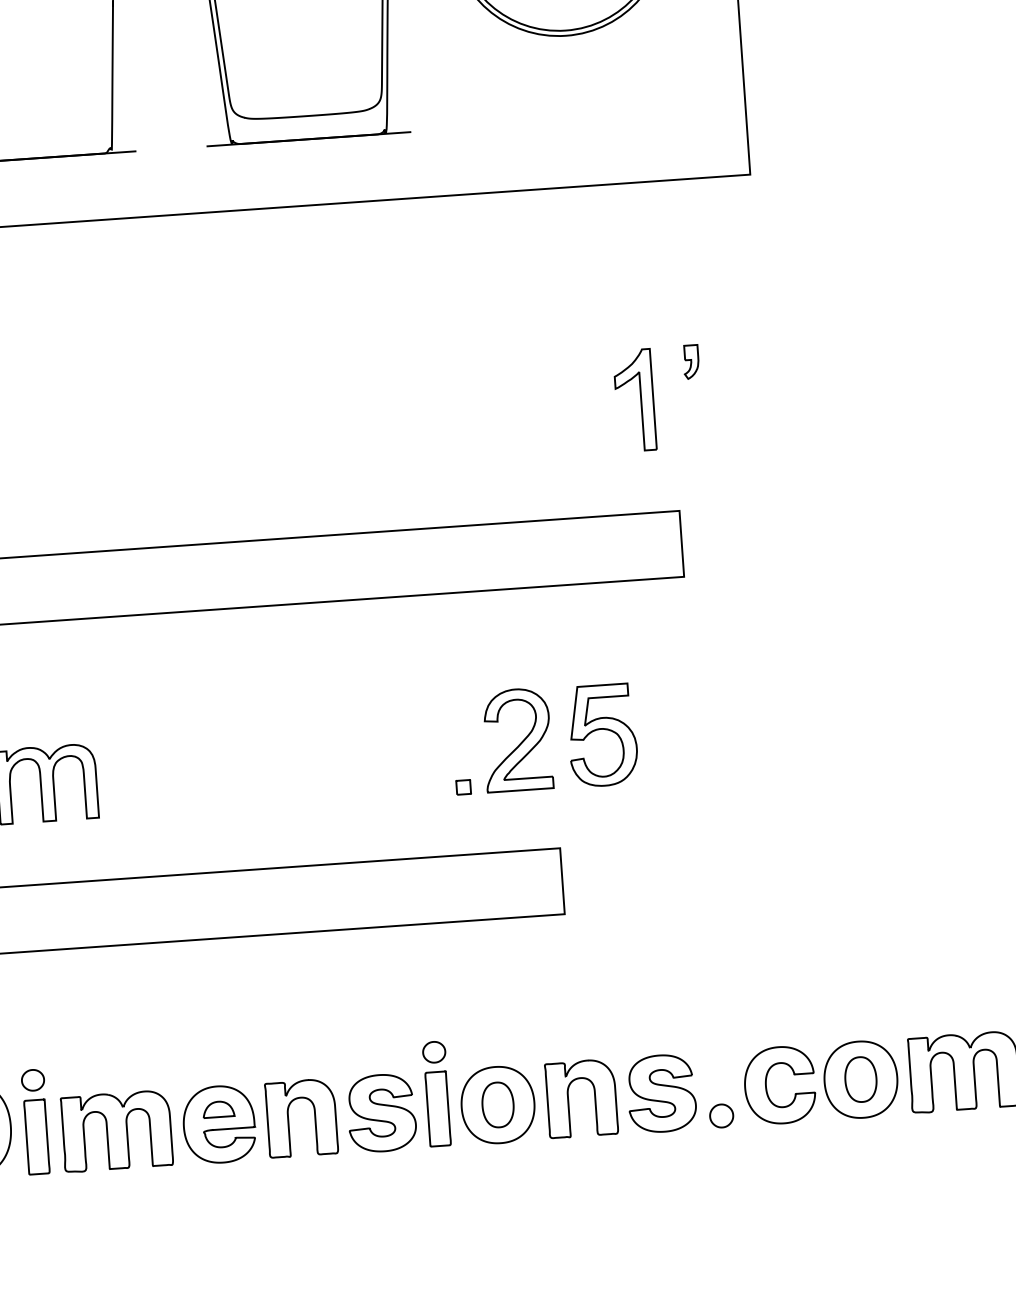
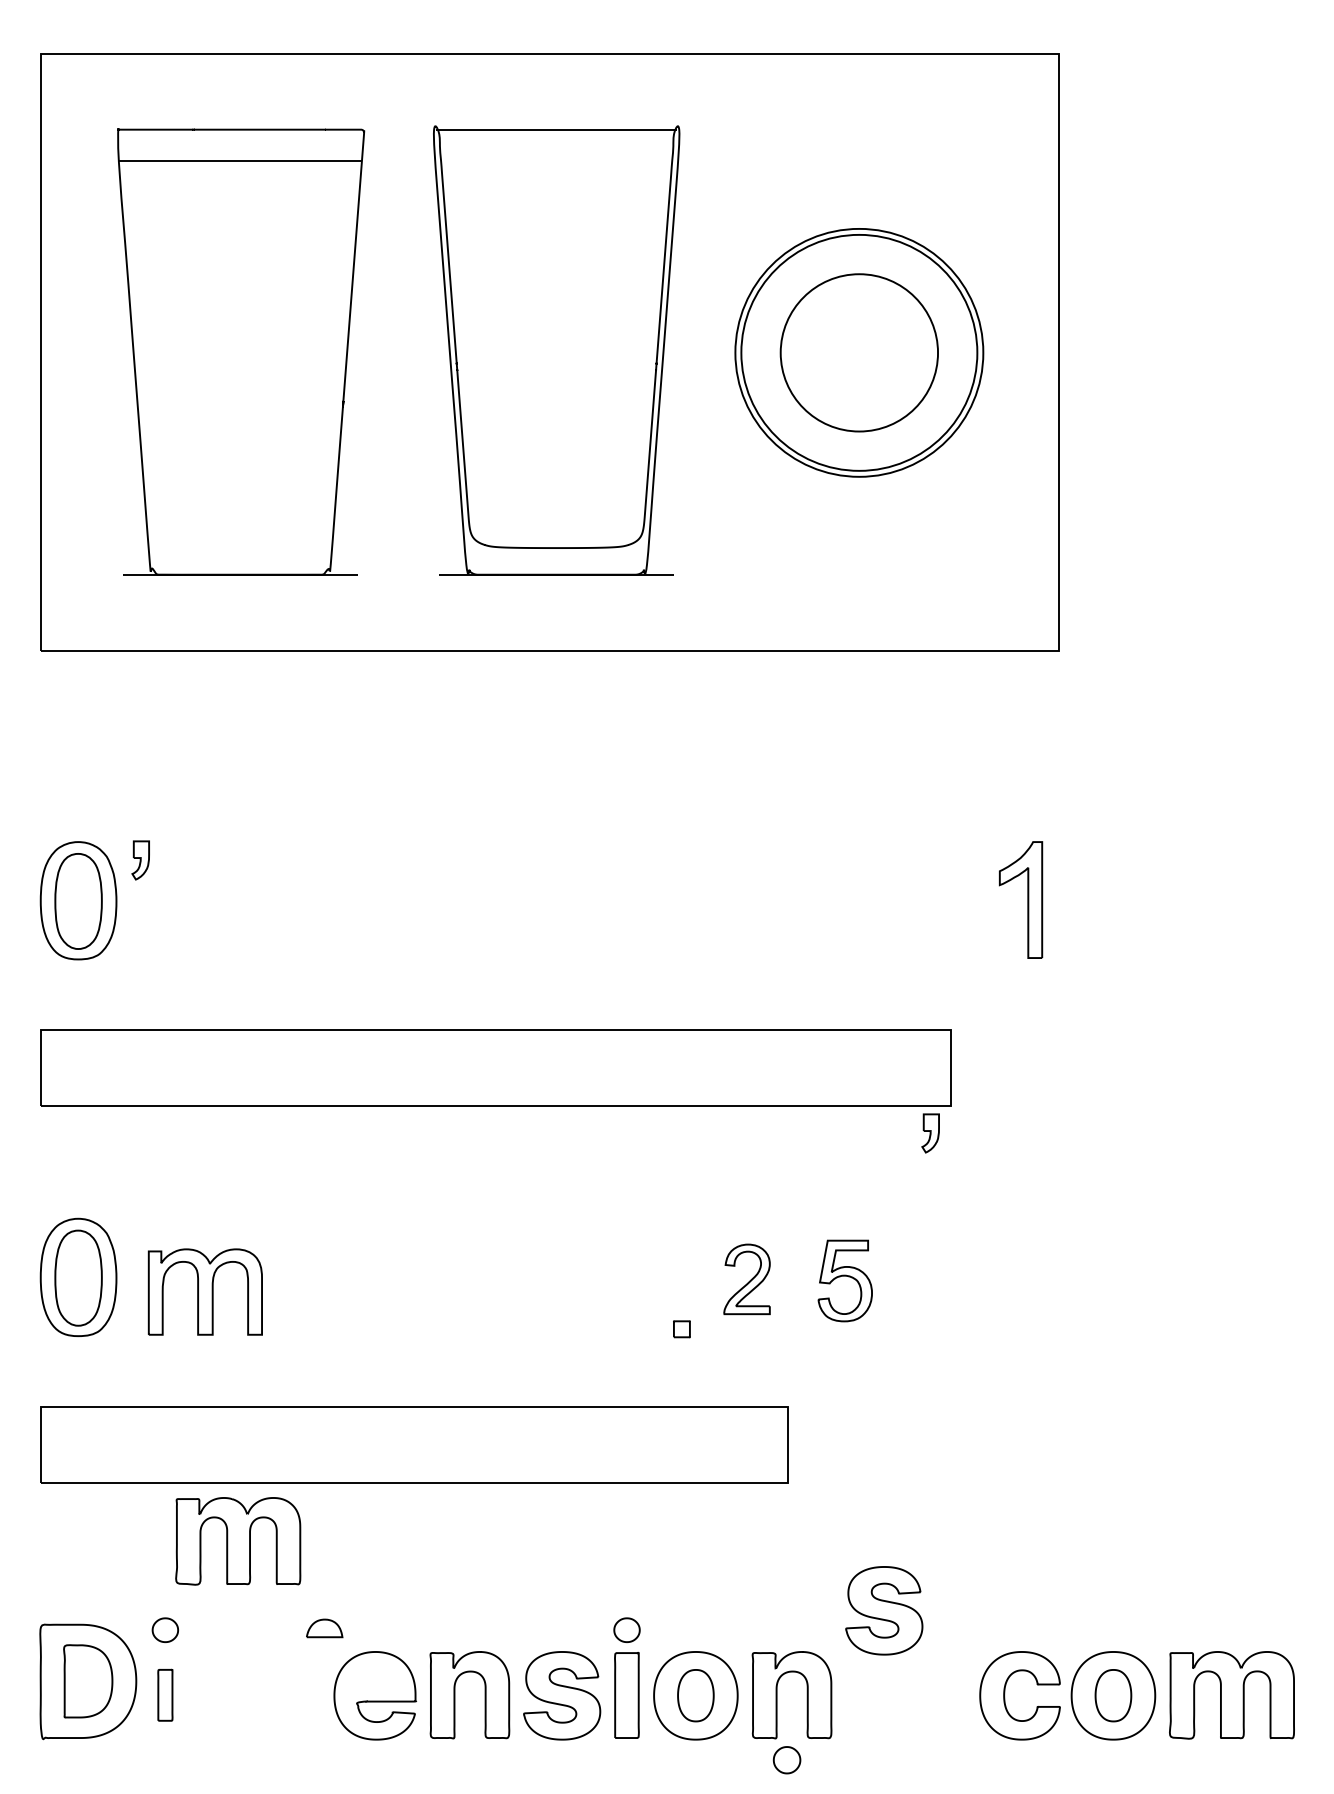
part: (691, 362) -> (930, 1133), moved
part: (635, 400) -> (1021, 899), moved
part: (602, 735) -> (845, 1280), size x0.7
part: (516, 740) -> (746, 1279), size x0.6
part: (661, 1093) -> (884, 1610), moved
part: (218, 1109) -> (324, 1628), moved
part: (721, 1116) -> (786, 1760), moved
part: (117, 1131) -> (238, 1541), moved
part: (37, 1136) -> (165, 1694), size x0.6

